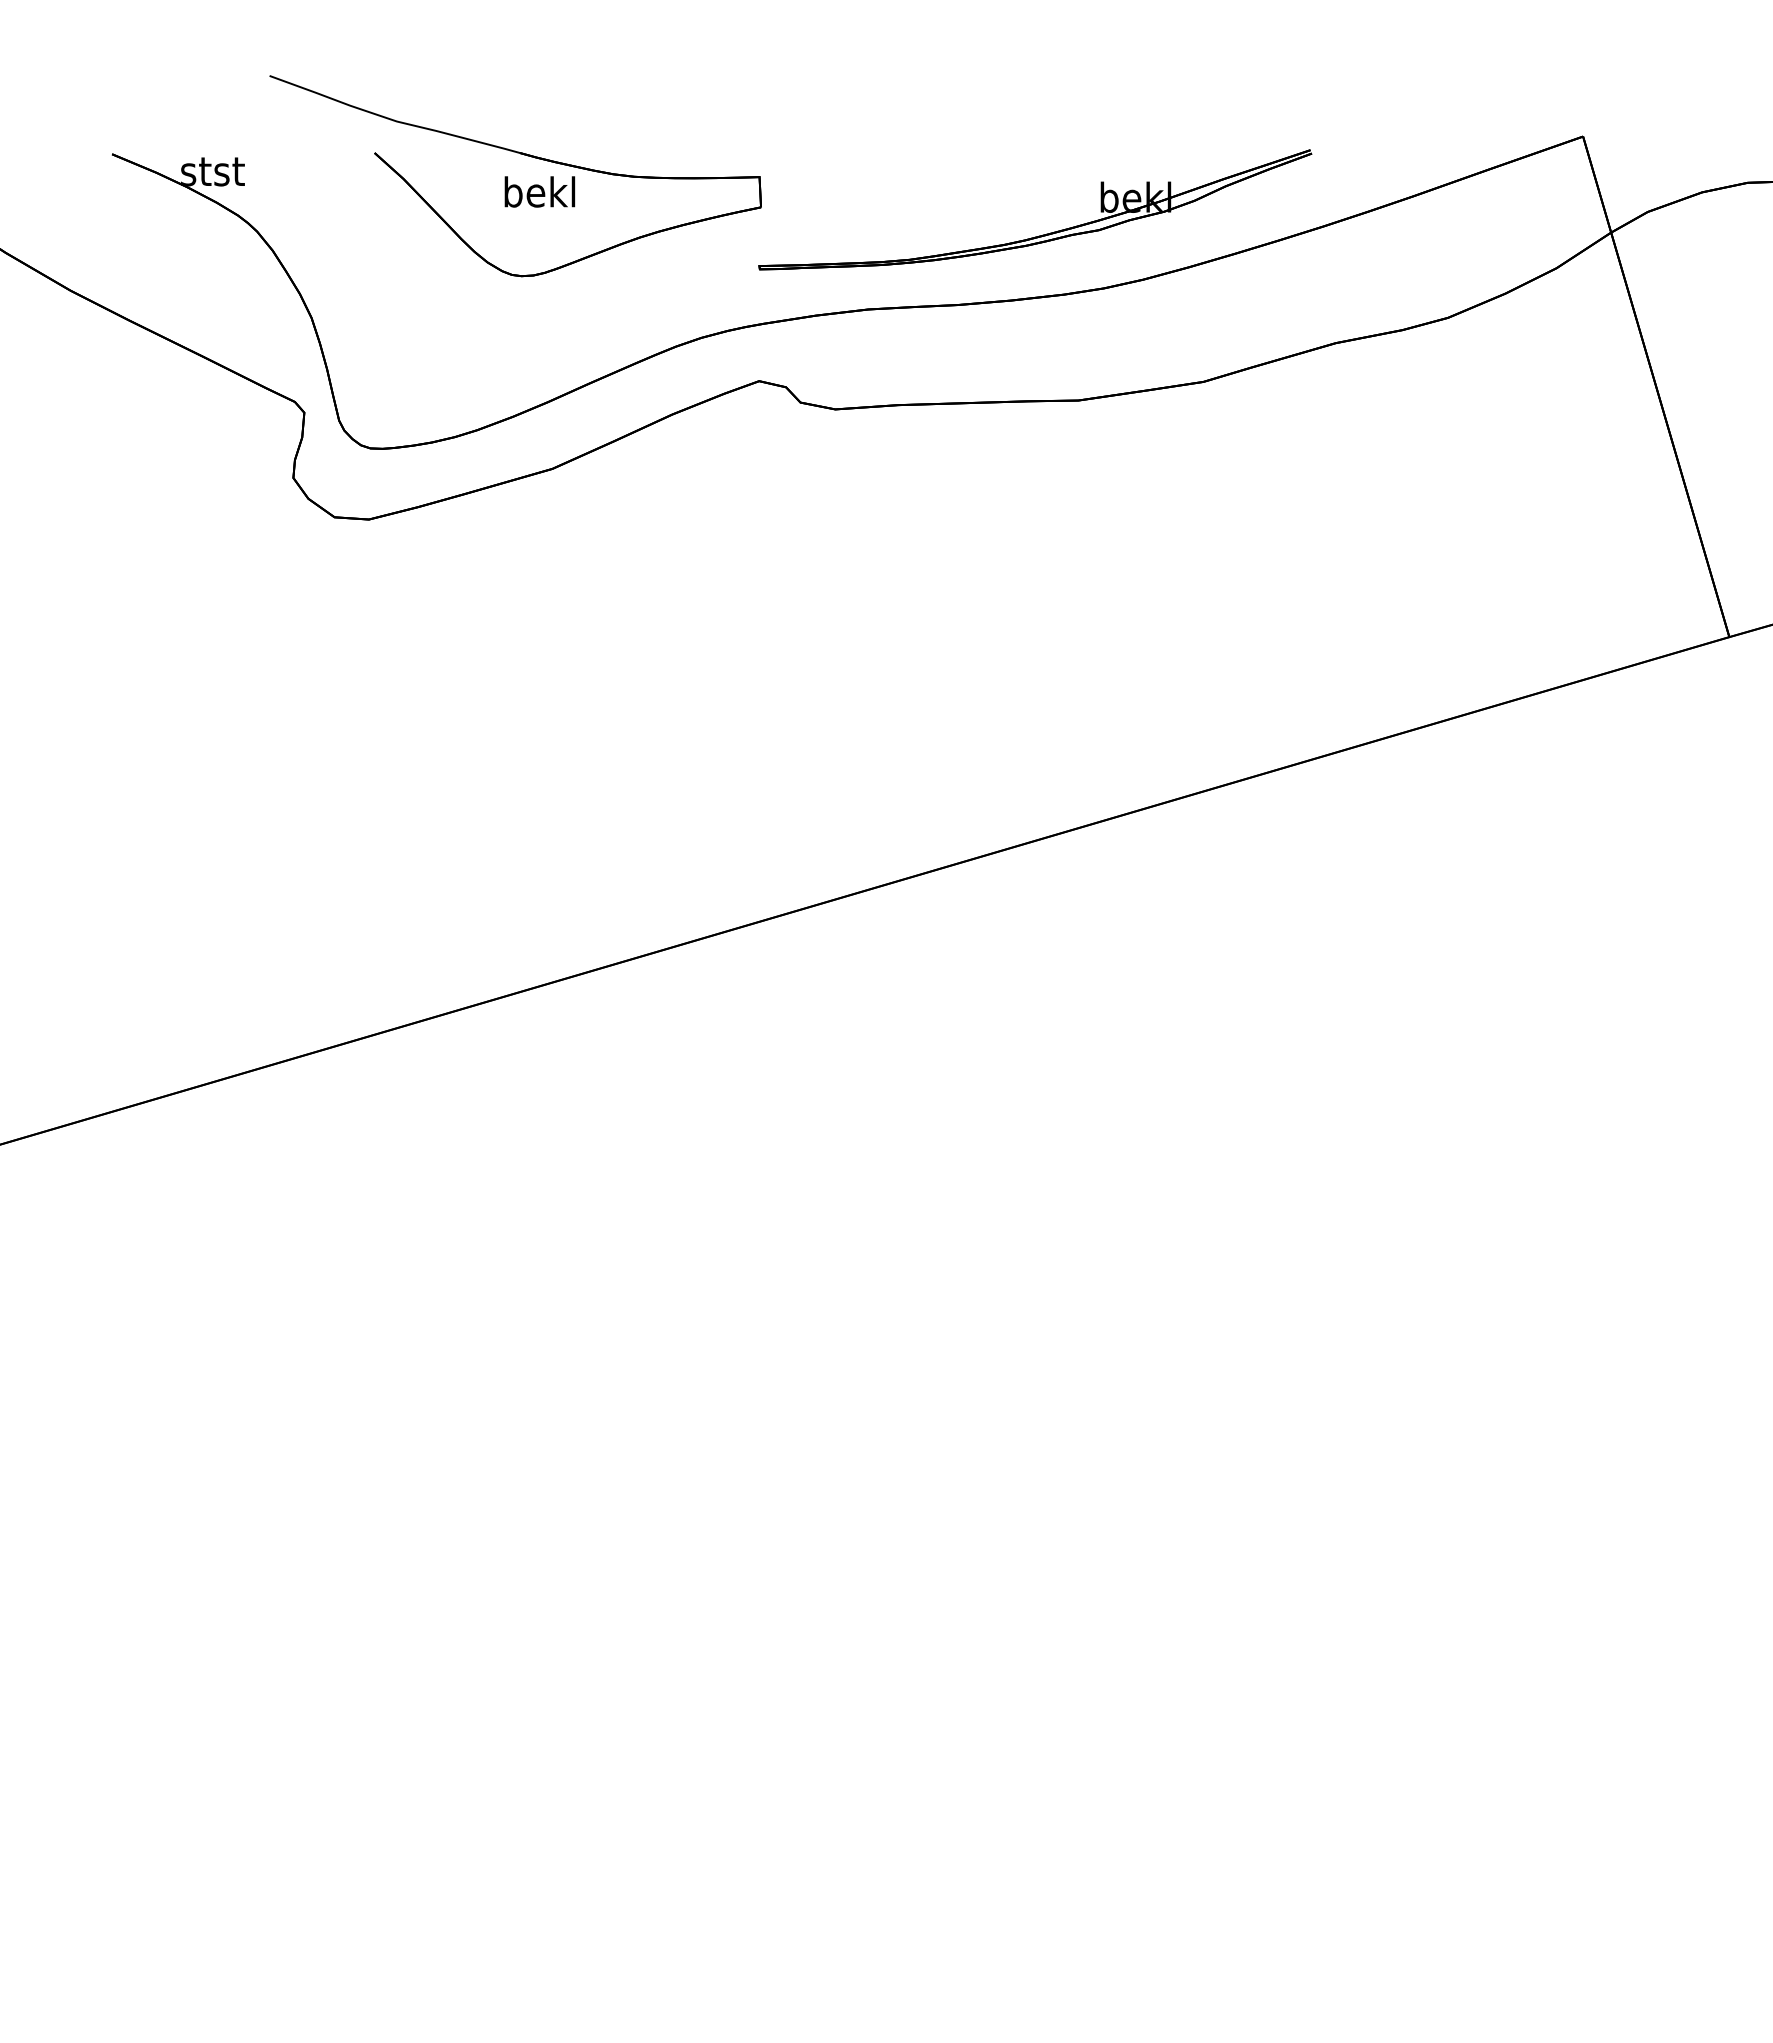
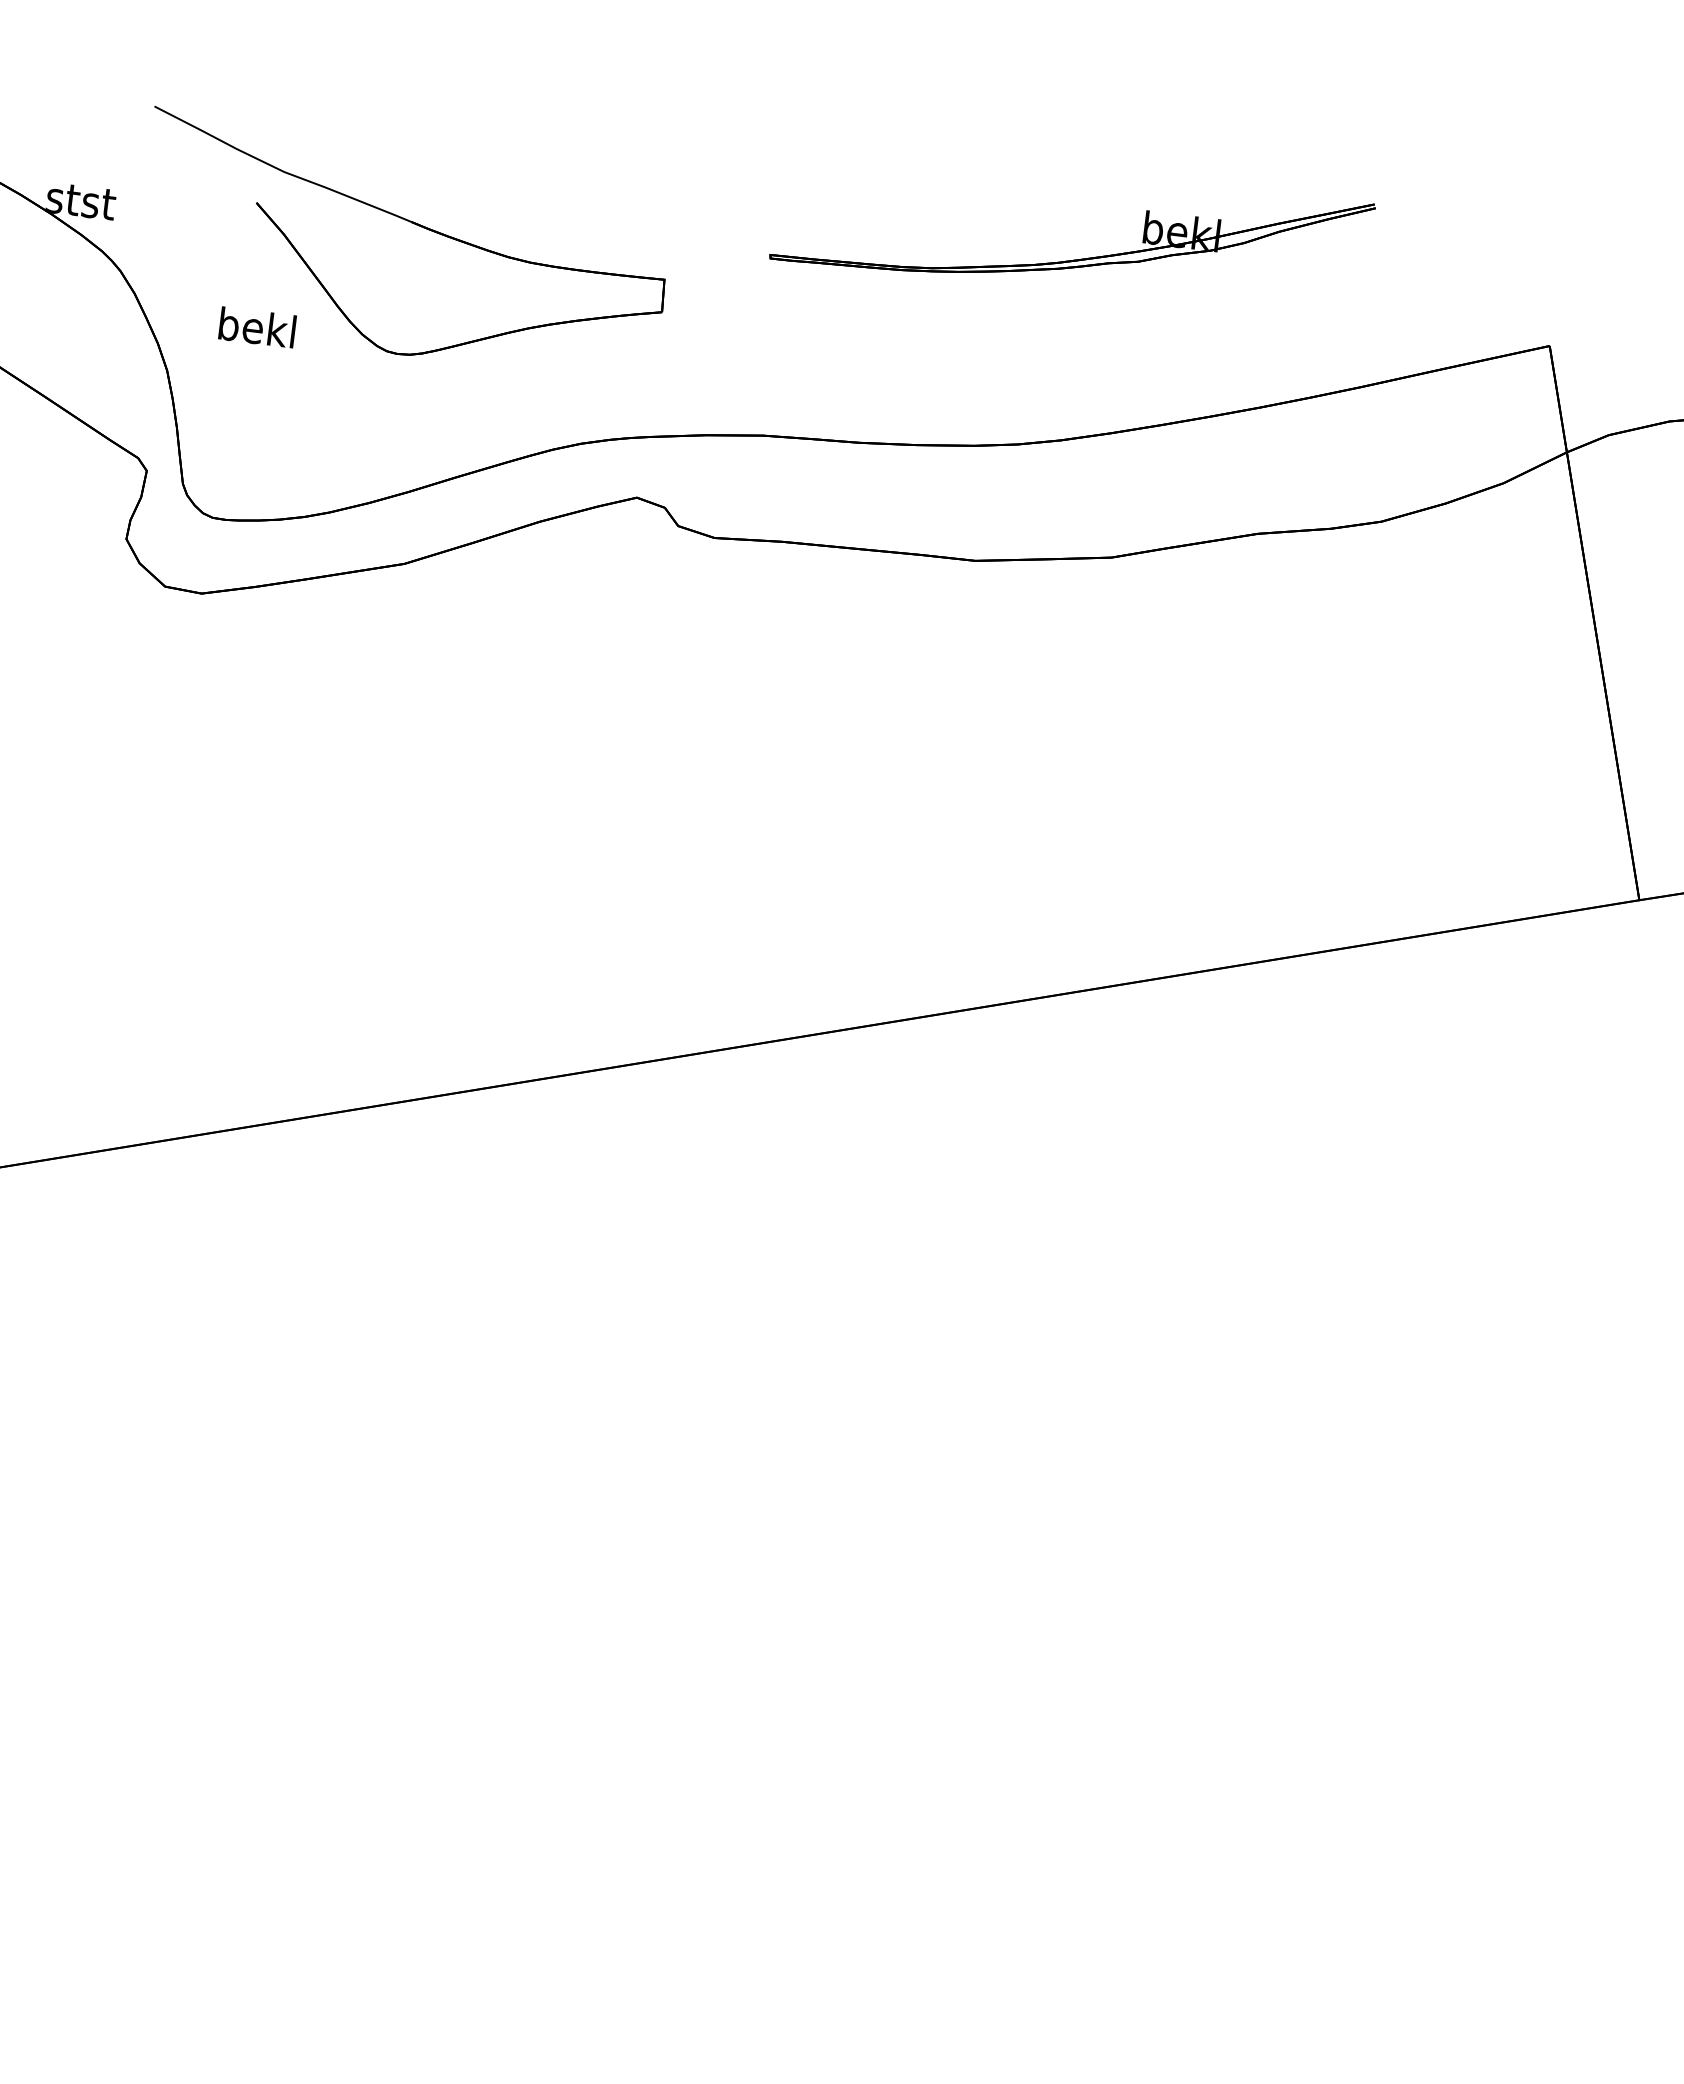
text: (539, 191) -> (257, 327), moved
part: (1042, 234) -> (1077, 258), moved

